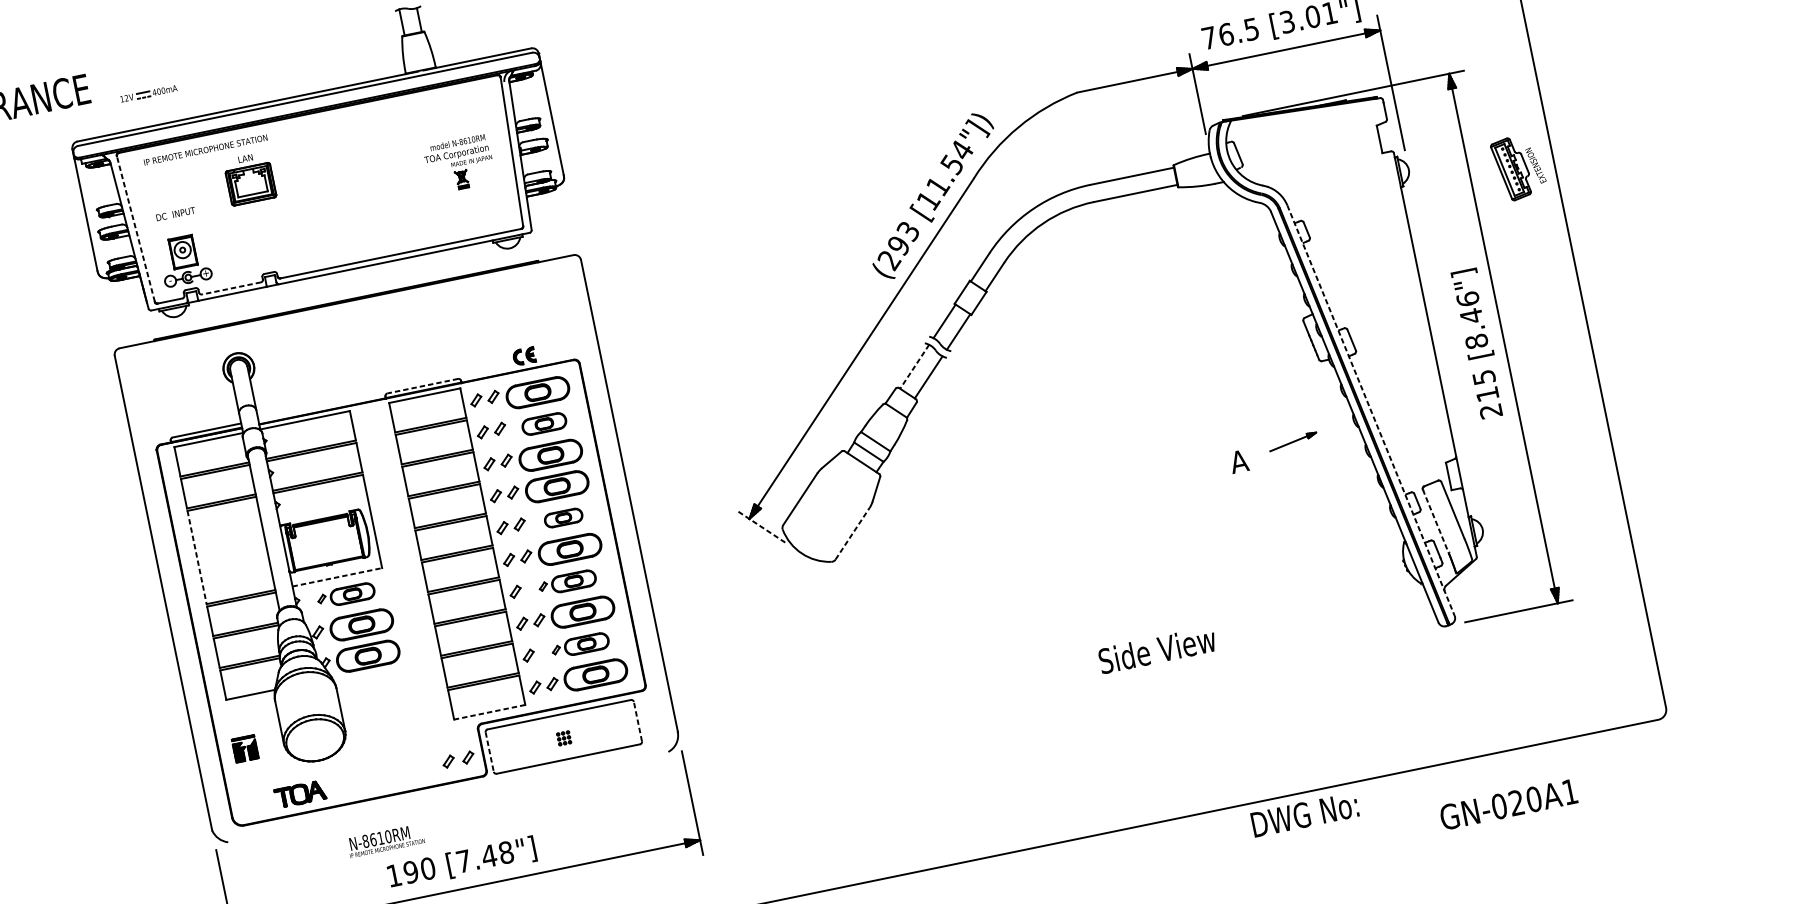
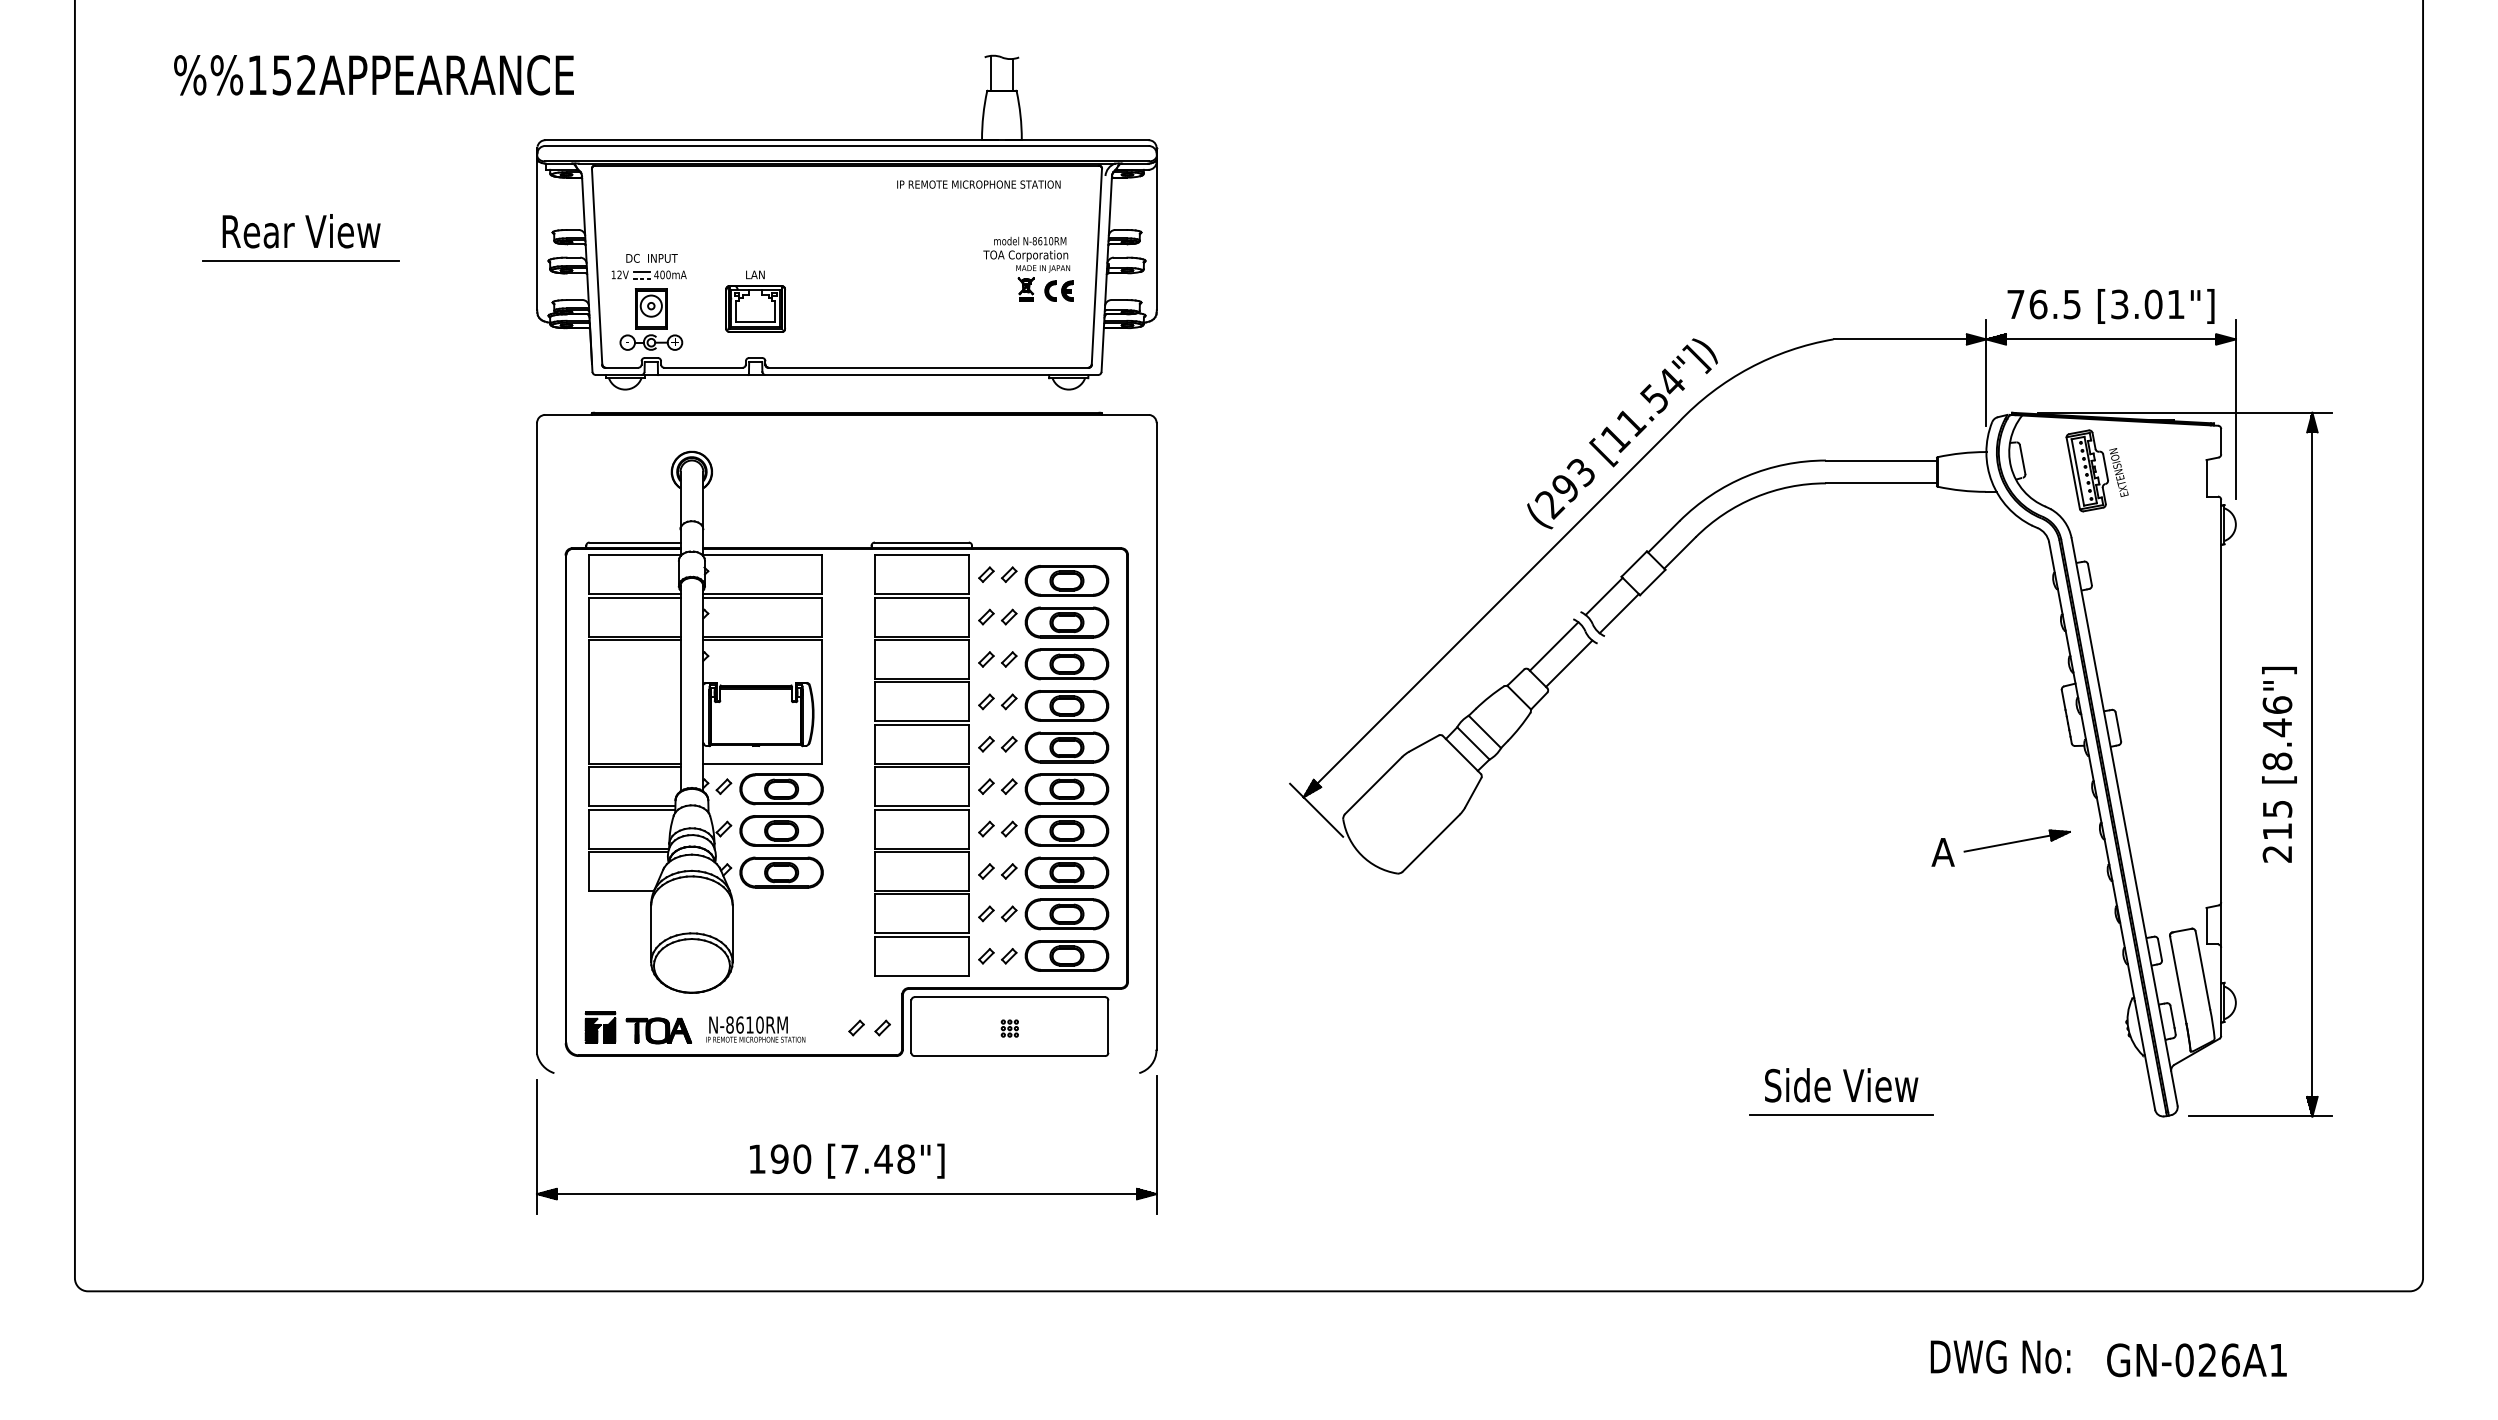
part: (148, 93) -> (648, 274), moved
text: (205, 150) -> (978, 184), moved
part: (1518, 167) -> (2096, 470), moved
part: (249, 178) -> (755, 301), moved
line: (136, 228) -> (597, 266), dashed -> solid
line: (231, 288) -> (703, 367), dashed -> solid
part: (523, 356) -> (1058, 290), moved
line: (914, 366) -> (1553, 646), dashed -> solid
line: (422, 386) -> (921, 542), dashed -> solid
line: (1370, 410) -> (2124, 821), dashed -> solid
part: (544, 424) -> (1066, 622), size x1.43
part: (1292, 441) -> (2016, 840), size x1.67
part: (563, 518) -> (1066, 747), size x1.67
line: (1436, 521) -> (2178, 980), dashed -> solid
line: (761, 526) -> (1316, 809), dashed -> solid
line: (852, 533) -> (1431, 842), dashed -> solid
line: (197, 557) -> (589, 701), dashed -> solid
line: (337, 577) -> (762, 763), dashed -> solid
part: (567, 582) -> (1055, 830), size x1.43
part: (346, 595) -> (769, 789), size x1.43
part: (580, 645) -> (1055, 914), size x1.43
text: (1157, 650) -> (1841, 1085), moved
line: (1202, 675) -> (1840, 1115), added
line: (489, 712) -> (921, 975), dashed -> solid
line: (638, 721) -> (1108, 1026), dashed -> solid
part: (245, 748) -> (600, 1027), moved
line: (489, 752) -> (911, 1027), dashed -> solid
text: (1533, 798) -> (2230, 1359), GN-020A1 -> GN-026A1
text: (1304, 814) -> (2000, 1356), moved
text: (385, 840) -> (755, 1029), moved

